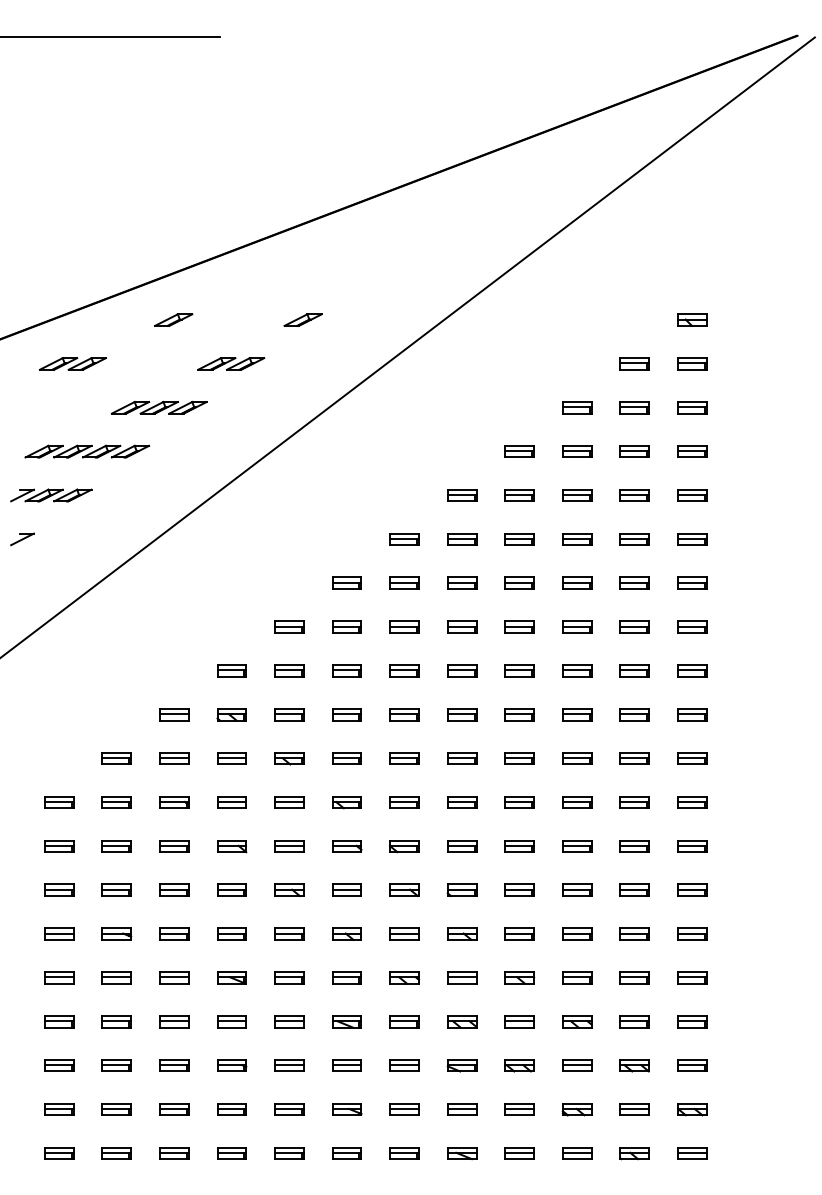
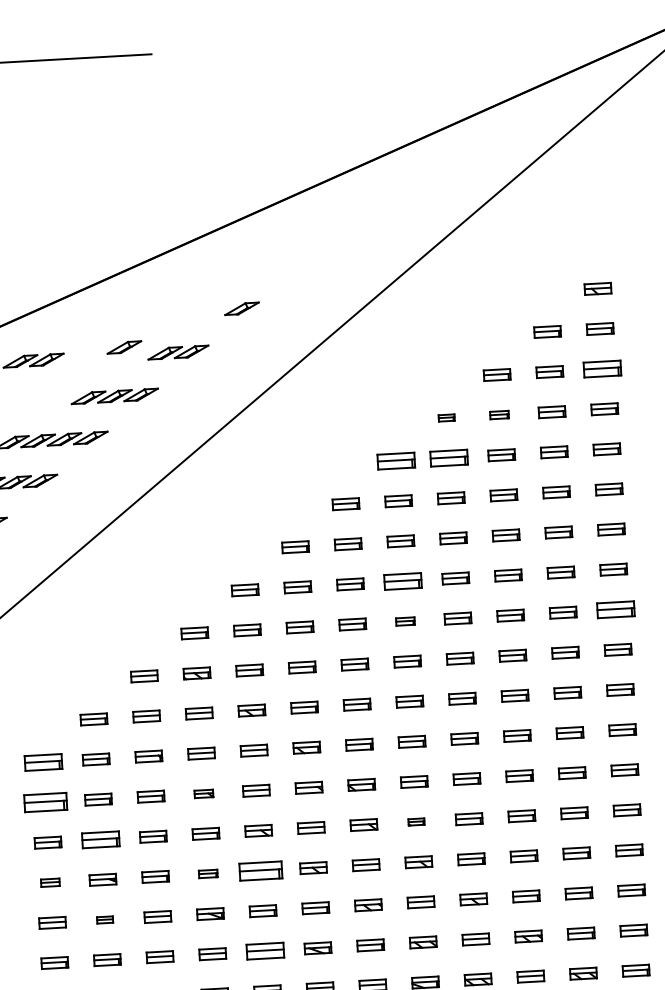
part: (173, 319) -> (124, 346), moved
part: (692, 407) -> (602, 368), size x1.4
part: (519, 451) -> (446, 417), size x0.6
part: (577, 451) -> (499, 414), size x0.7
part: (462, 495) -> (396, 461), size x1.4
part: (519, 495) -> (448, 458), size x1.4
part: (462, 626) -> (403, 580), size x1.4
part: (462, 670) -> (405, 621), size x0.7
part: (692, 670) -> (616, 609), size x1.4
part: (59, 802) -> (43, 762), size x1.4
part: (59, 846) -> (46, 802), size x1.6
part: (232, 846) -> (204, 793), size x0.7
part: (116, 889) -> (100, 839), size x1.4
part: (461, 889) -> (415, 821), size x0.6
part: (59, 933) -> (50, 882), size x0.7
part: (231, 933) -> (207, 873), size x0.7
part: (289, 933) -> (260, 870), size x1.6
part: (116, 977) -> (104, 919), size x0.6
part: (289, 1021) -> (265, 950), size x1.4

